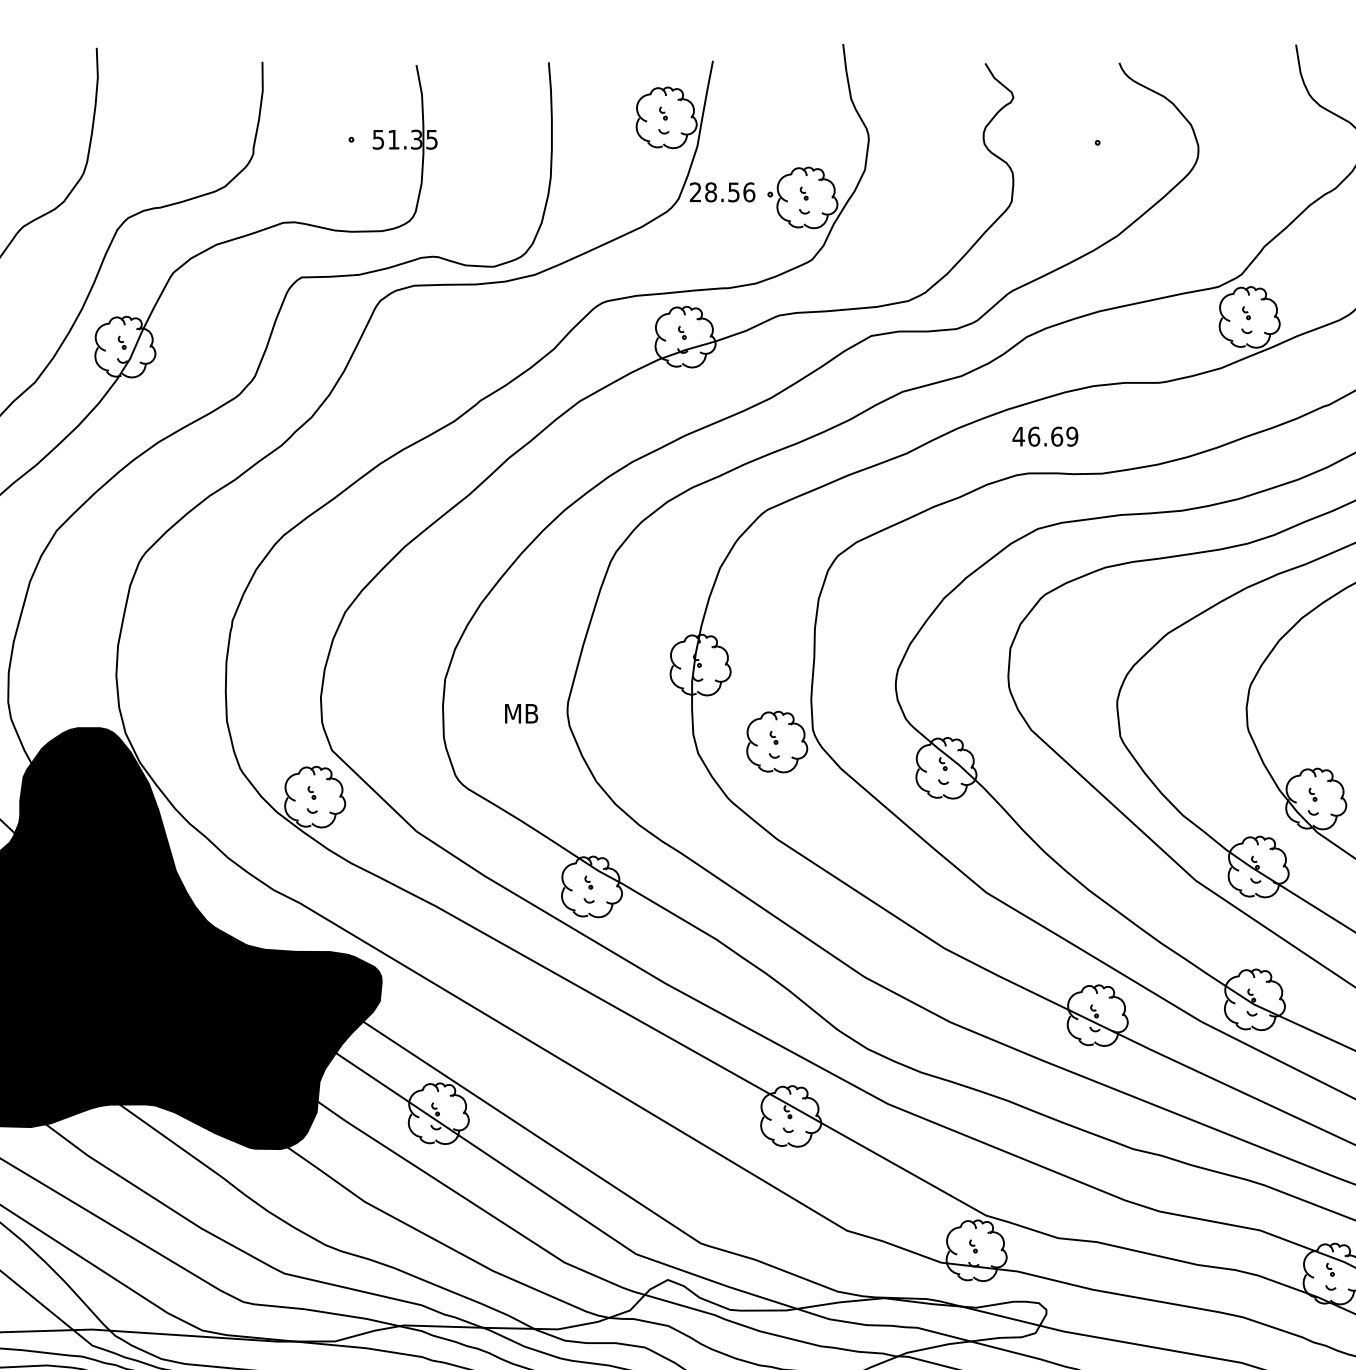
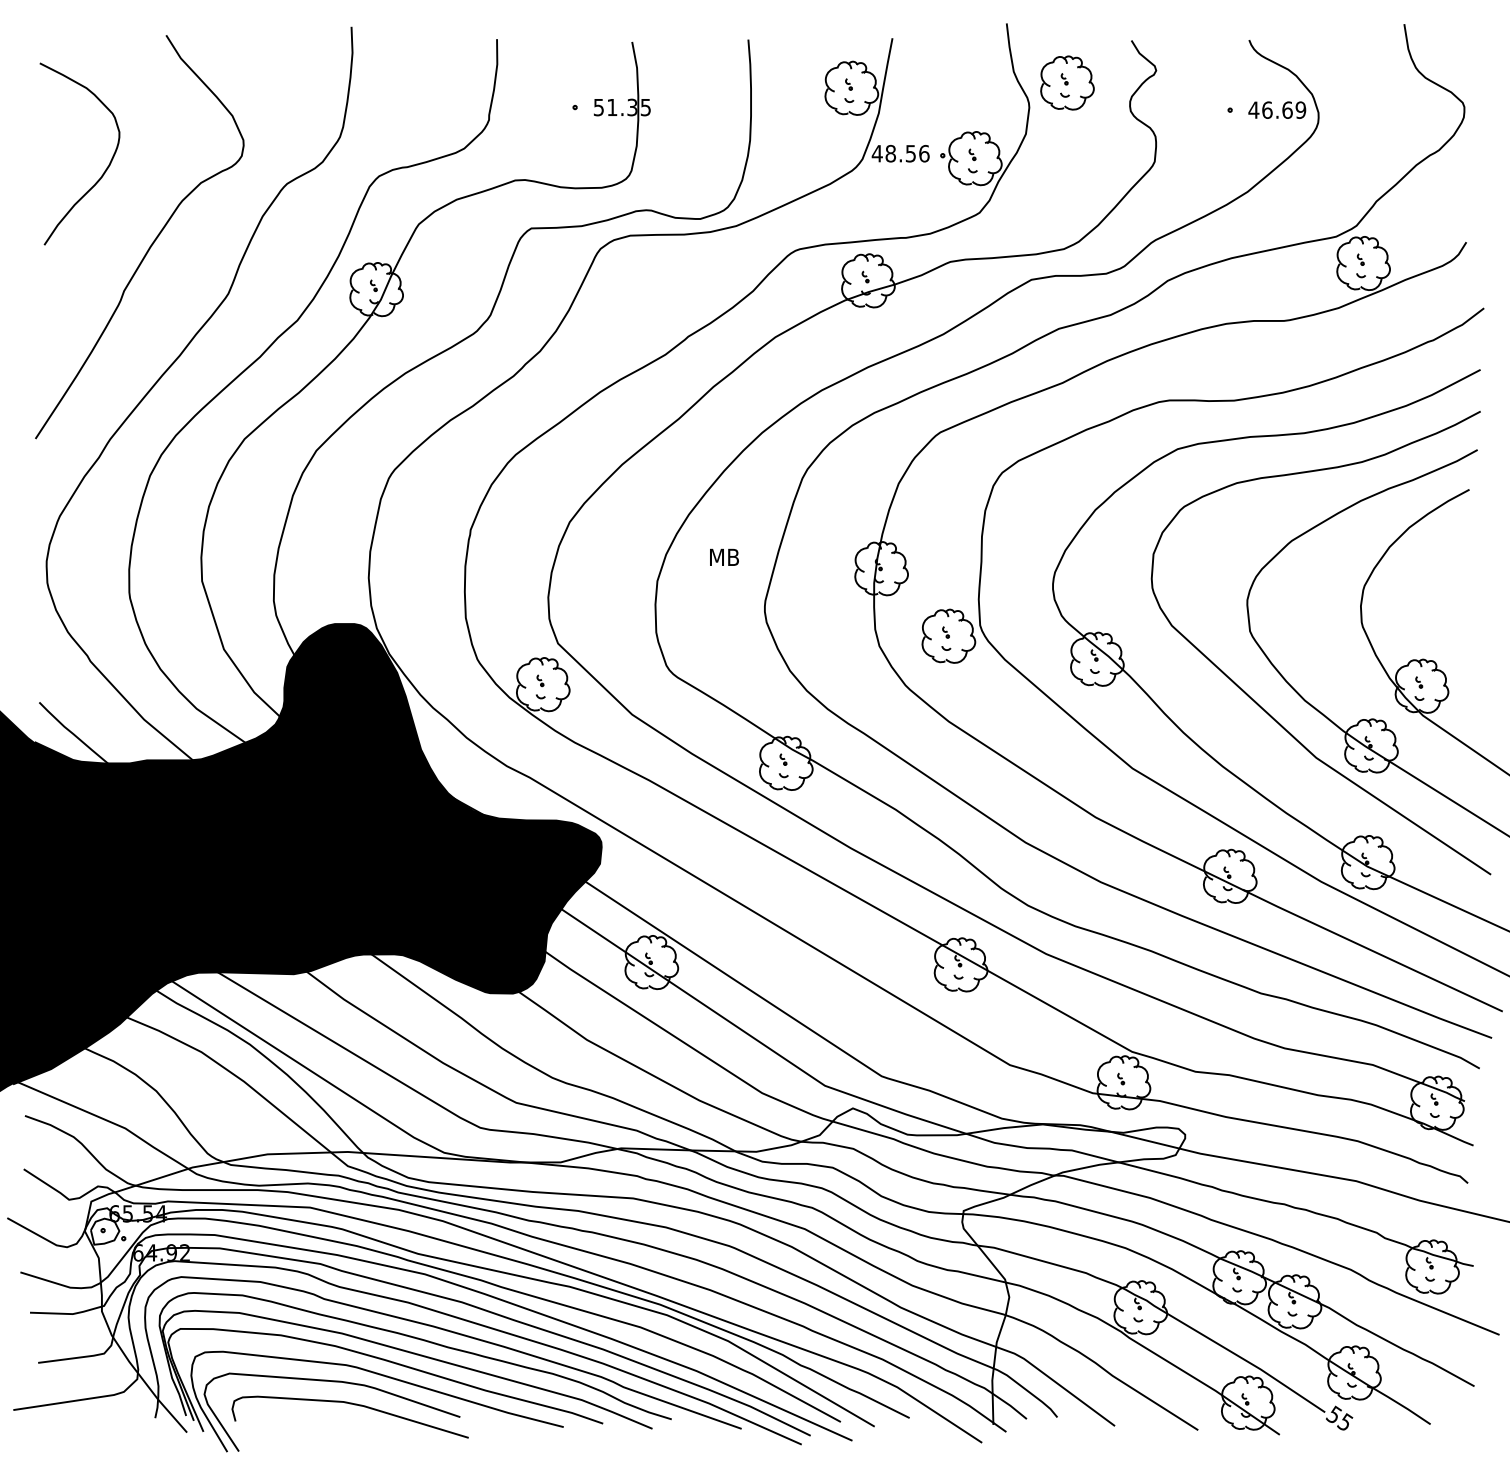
part: (912, 111) -> (1067, 82), added
text: (694, 192) -> (876, 153), 28.56 -> 48.56
text: (1045, 435) -> (1277, 109), moved
text: (521, 712) -> (724, 556), moved

